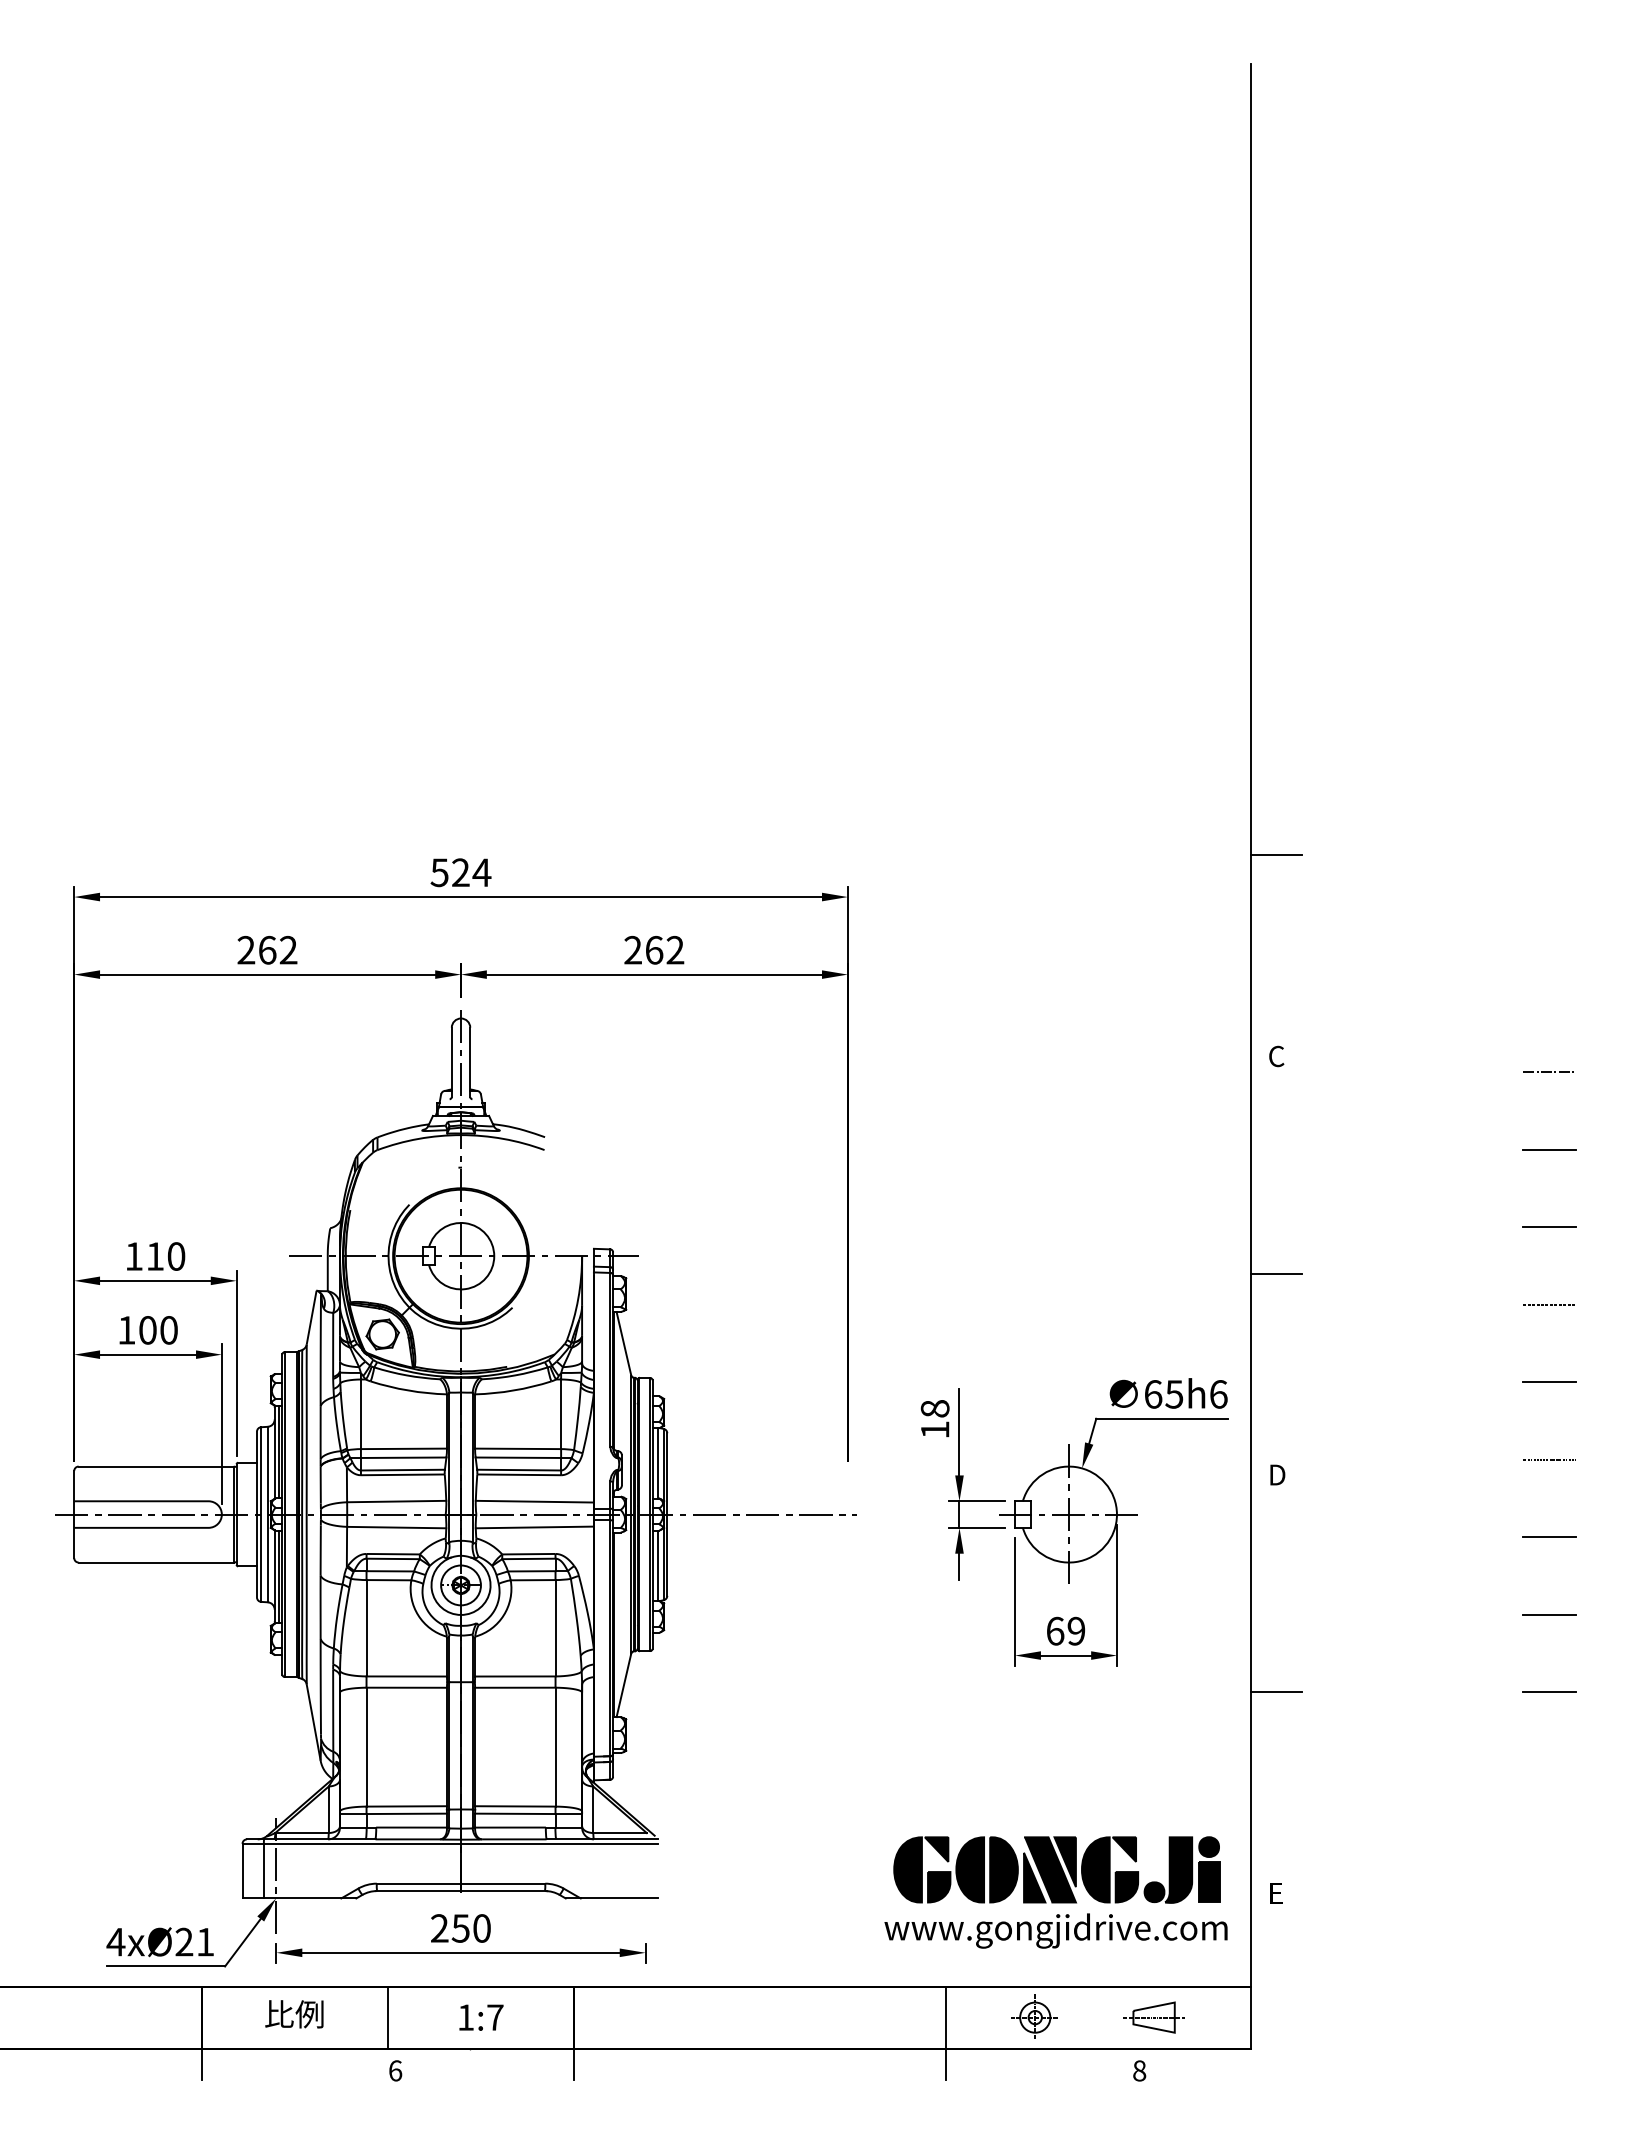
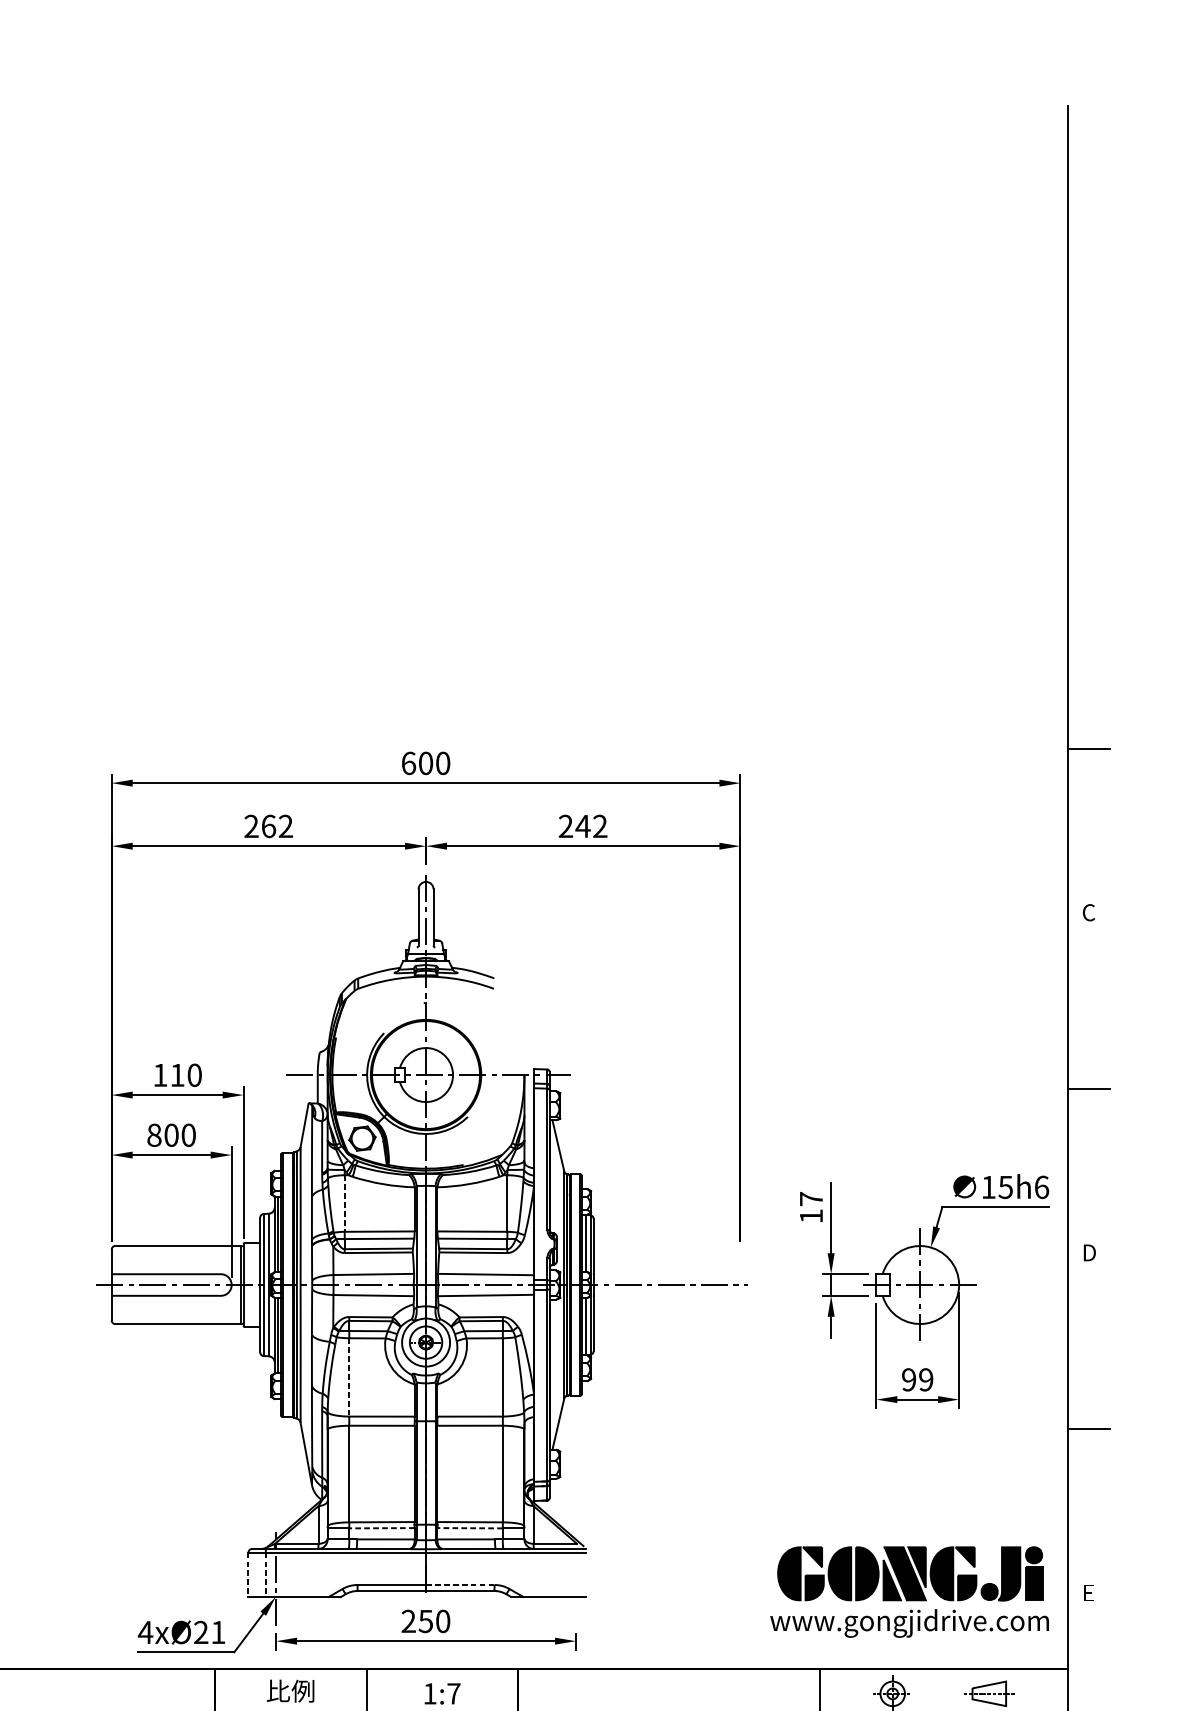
text: (460, 872) -> (425, 763), 524 -> 600
text: (653, 949) -> (582, 825), 262 -> 242
text: (126, 1330) -> (154, 1135), 100 -> 800
text: (1153, 1394) -> (988, 1187), 65h6 -> 15h6
text: (934, 1408) -> (810, 1198), 18 -> 17
line: (360, 1414) -> (344, 1203), solid -> dashed
line: (366, 1628) -> (349, 1377), solid -> dashed
text: (1055, 1630) -> (909, 1379), 69 -> 99
line: (406, 1813) -> (381, 1527), solid -> dashed
line: (514, 1813) -> (469, 1527), solid -> dashed
line: (242, 1871) -> (248, 1575), solid -> dashed
line: (263, 1871) -> (265, 1575), solid -> dashed
line: (503, 1883) -> (460, 1584), solid -> dashed

